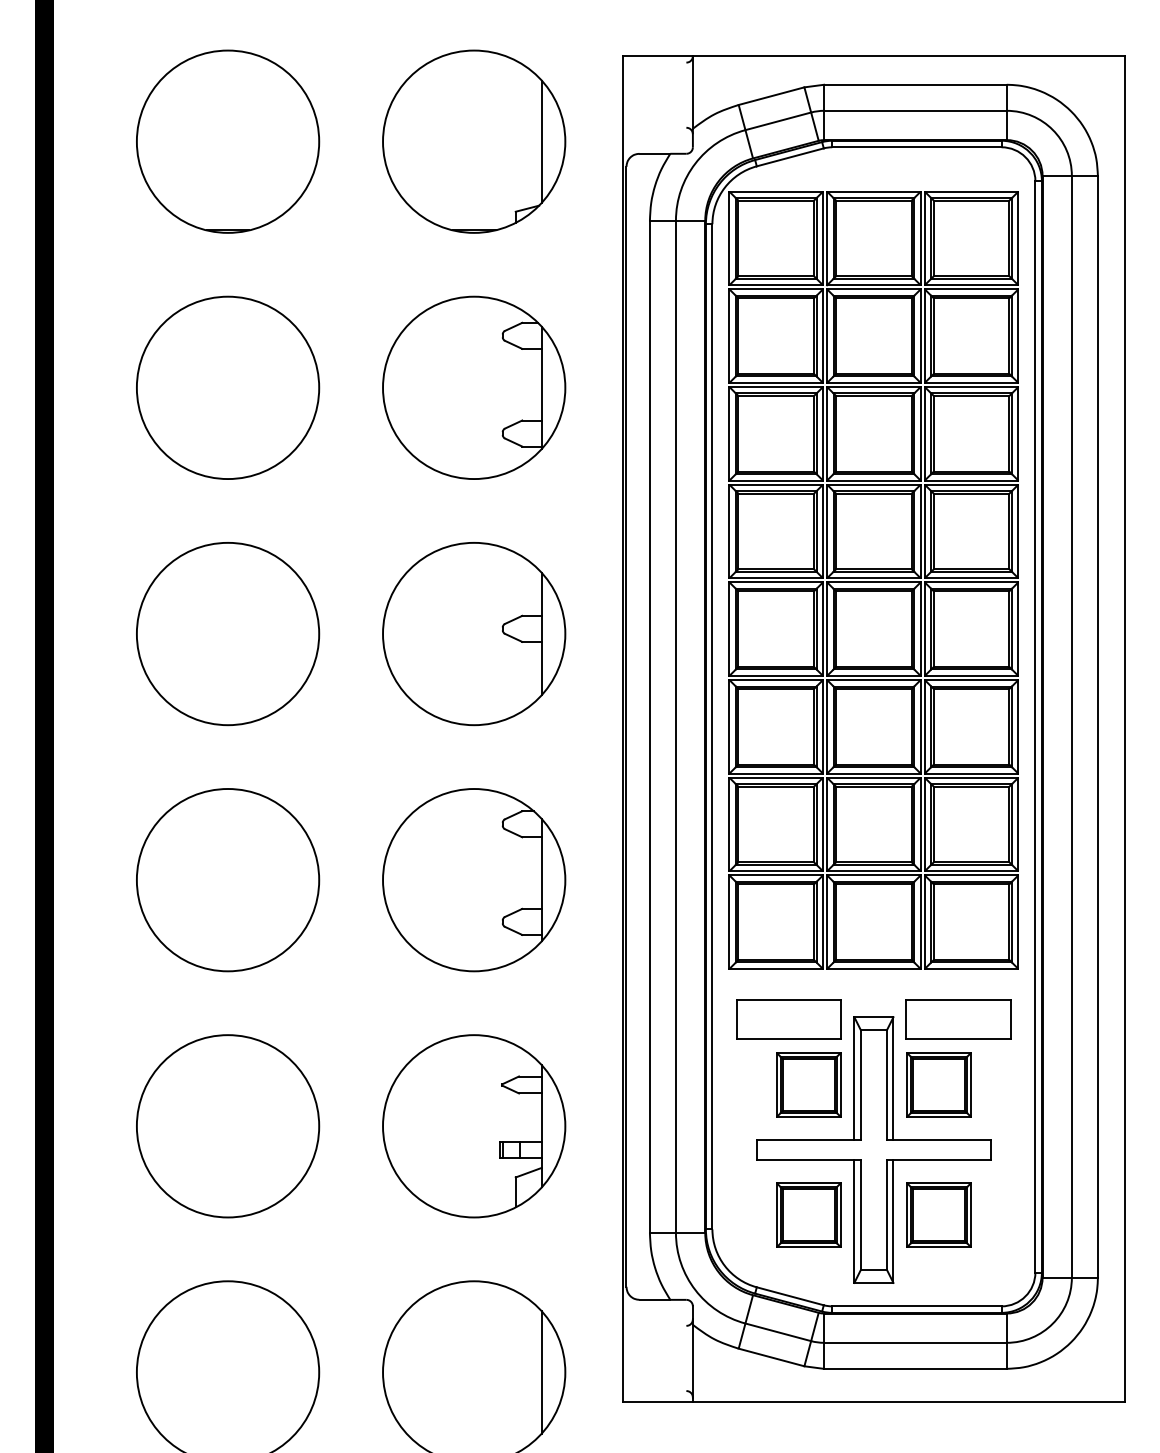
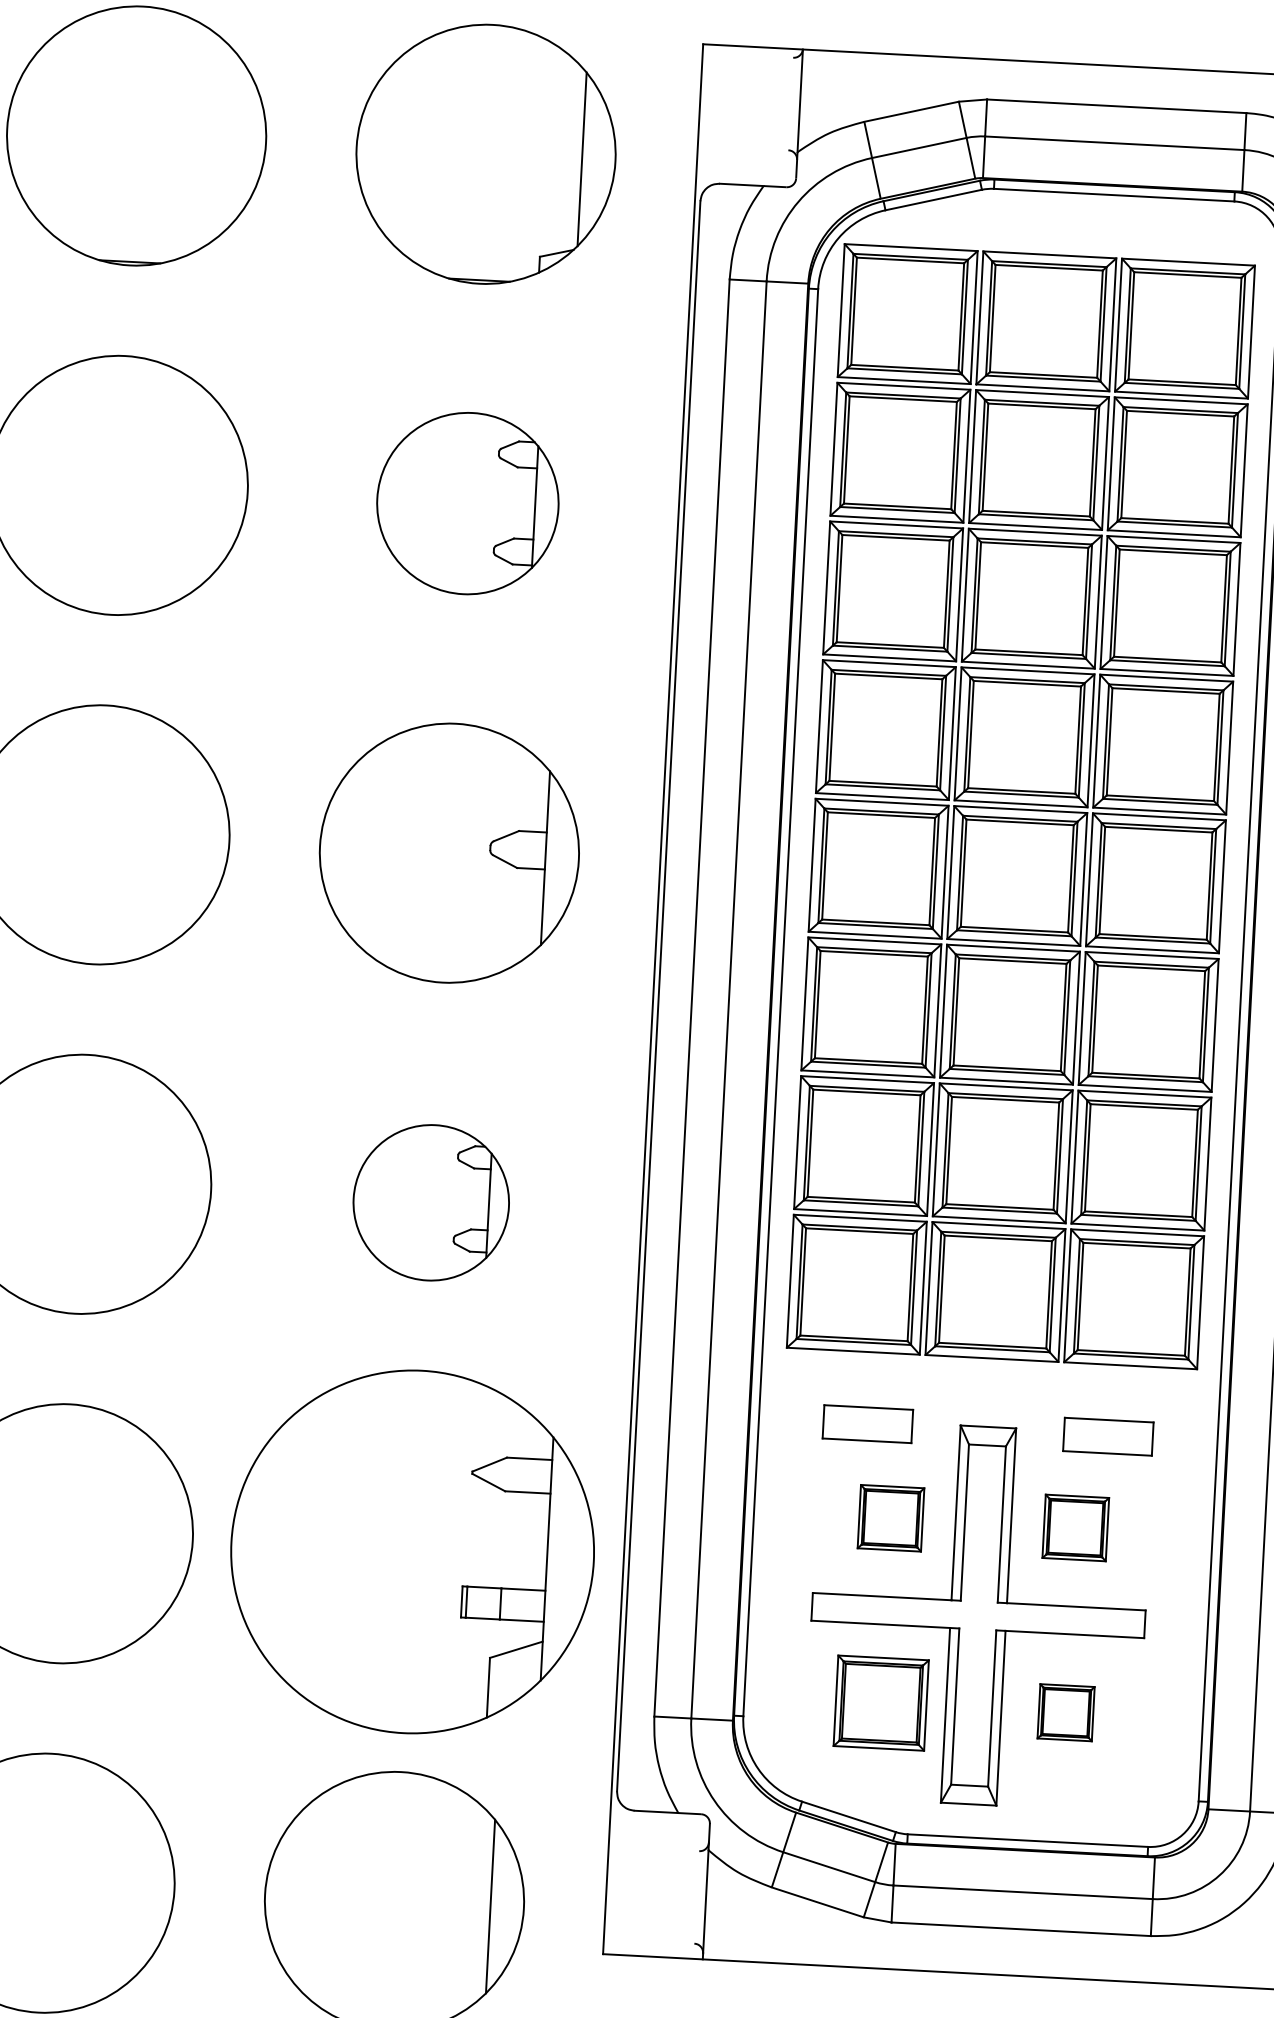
part: (474, 387) -> (468, 503), size x0.7
part: (474, 880) -> (431, 1203), size x0.6
part: (788, 1019) -> (866, 1423), size x0.6
part: (958, 1019) -> (1108, 1436), size x0.6
part: (808, 1084) -> (890, 1517), size x0.7
part: (938, 1084) -> (1075, 1527), size x0.7
part: (474, 1126) -> (413, 1552), size x1.4
part: (938, 1214) -> (1065, 1711), size x0.6

